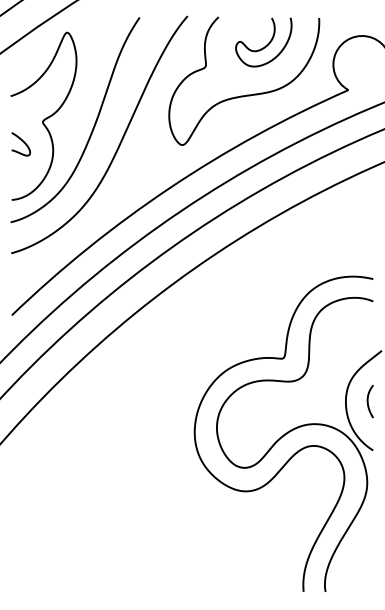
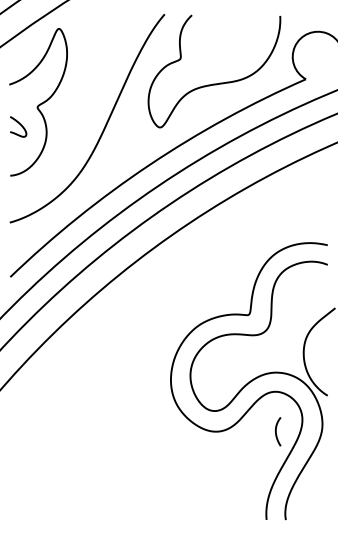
curve: (265, 44) -> (233, 39), removed
curve: (92, 126) -> (81, 111), removed
curve: (368, 401) -> (276, 431), moved

